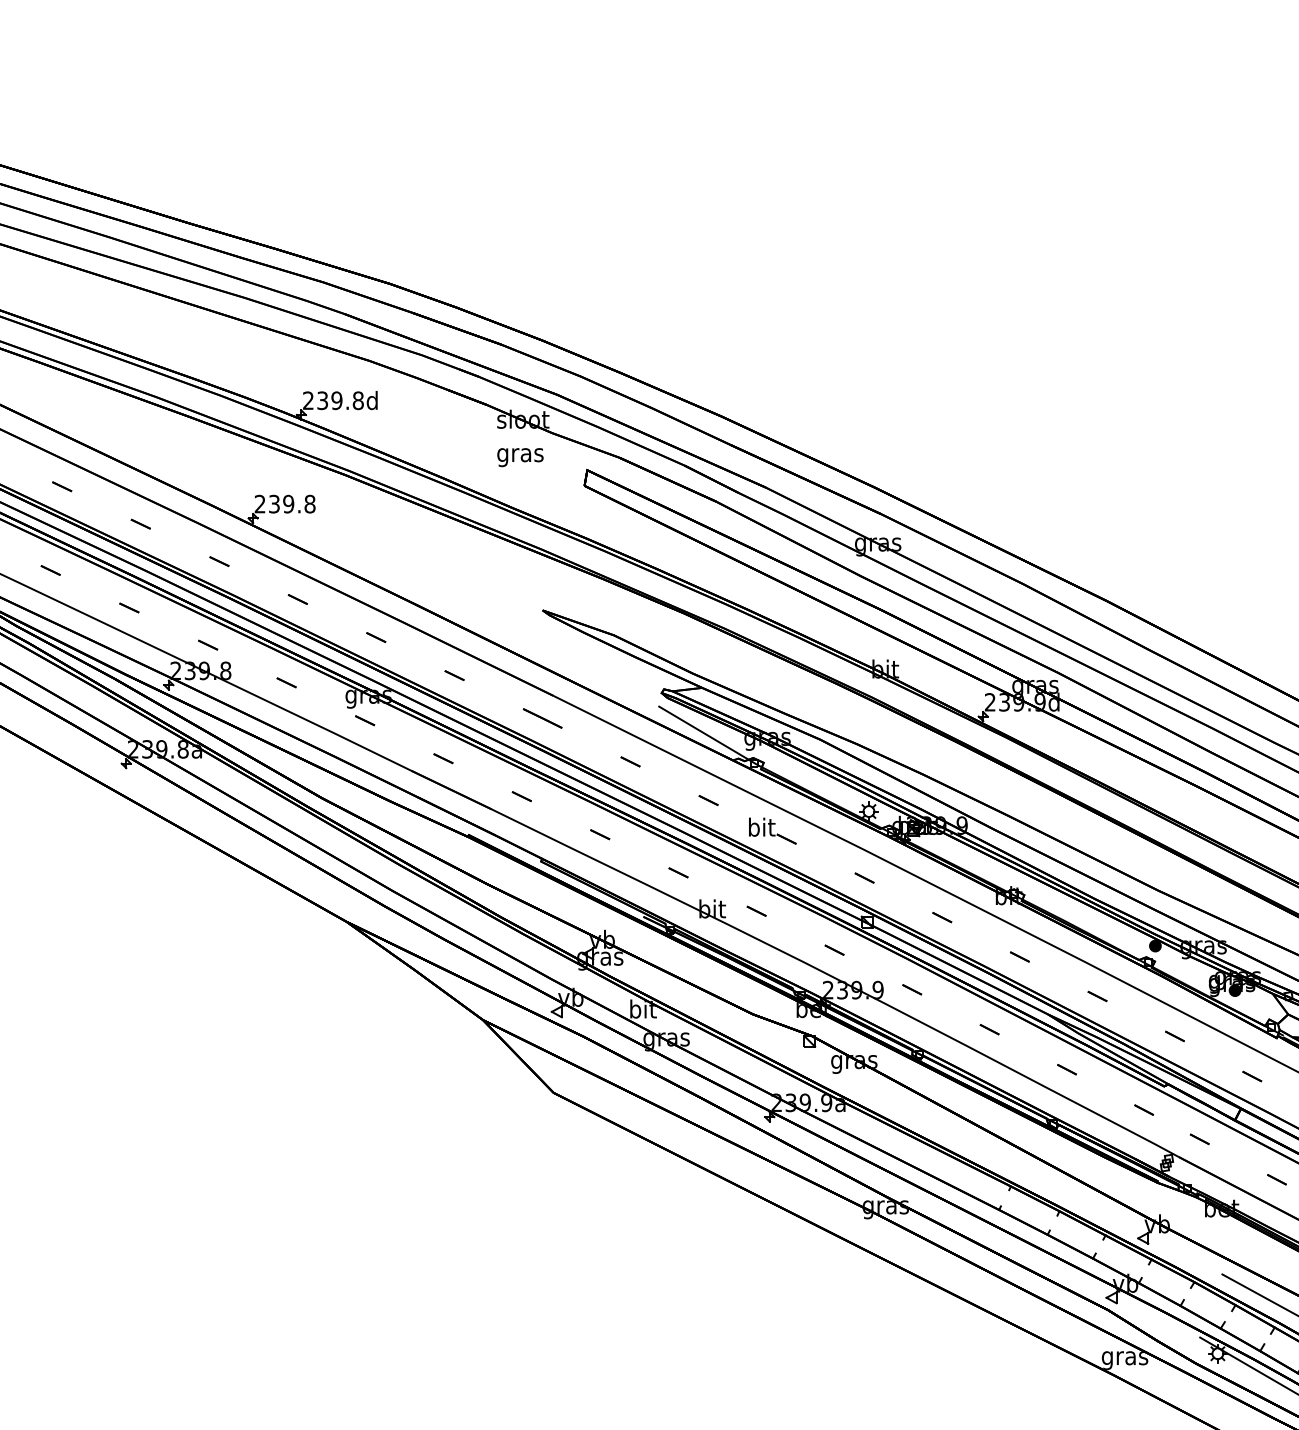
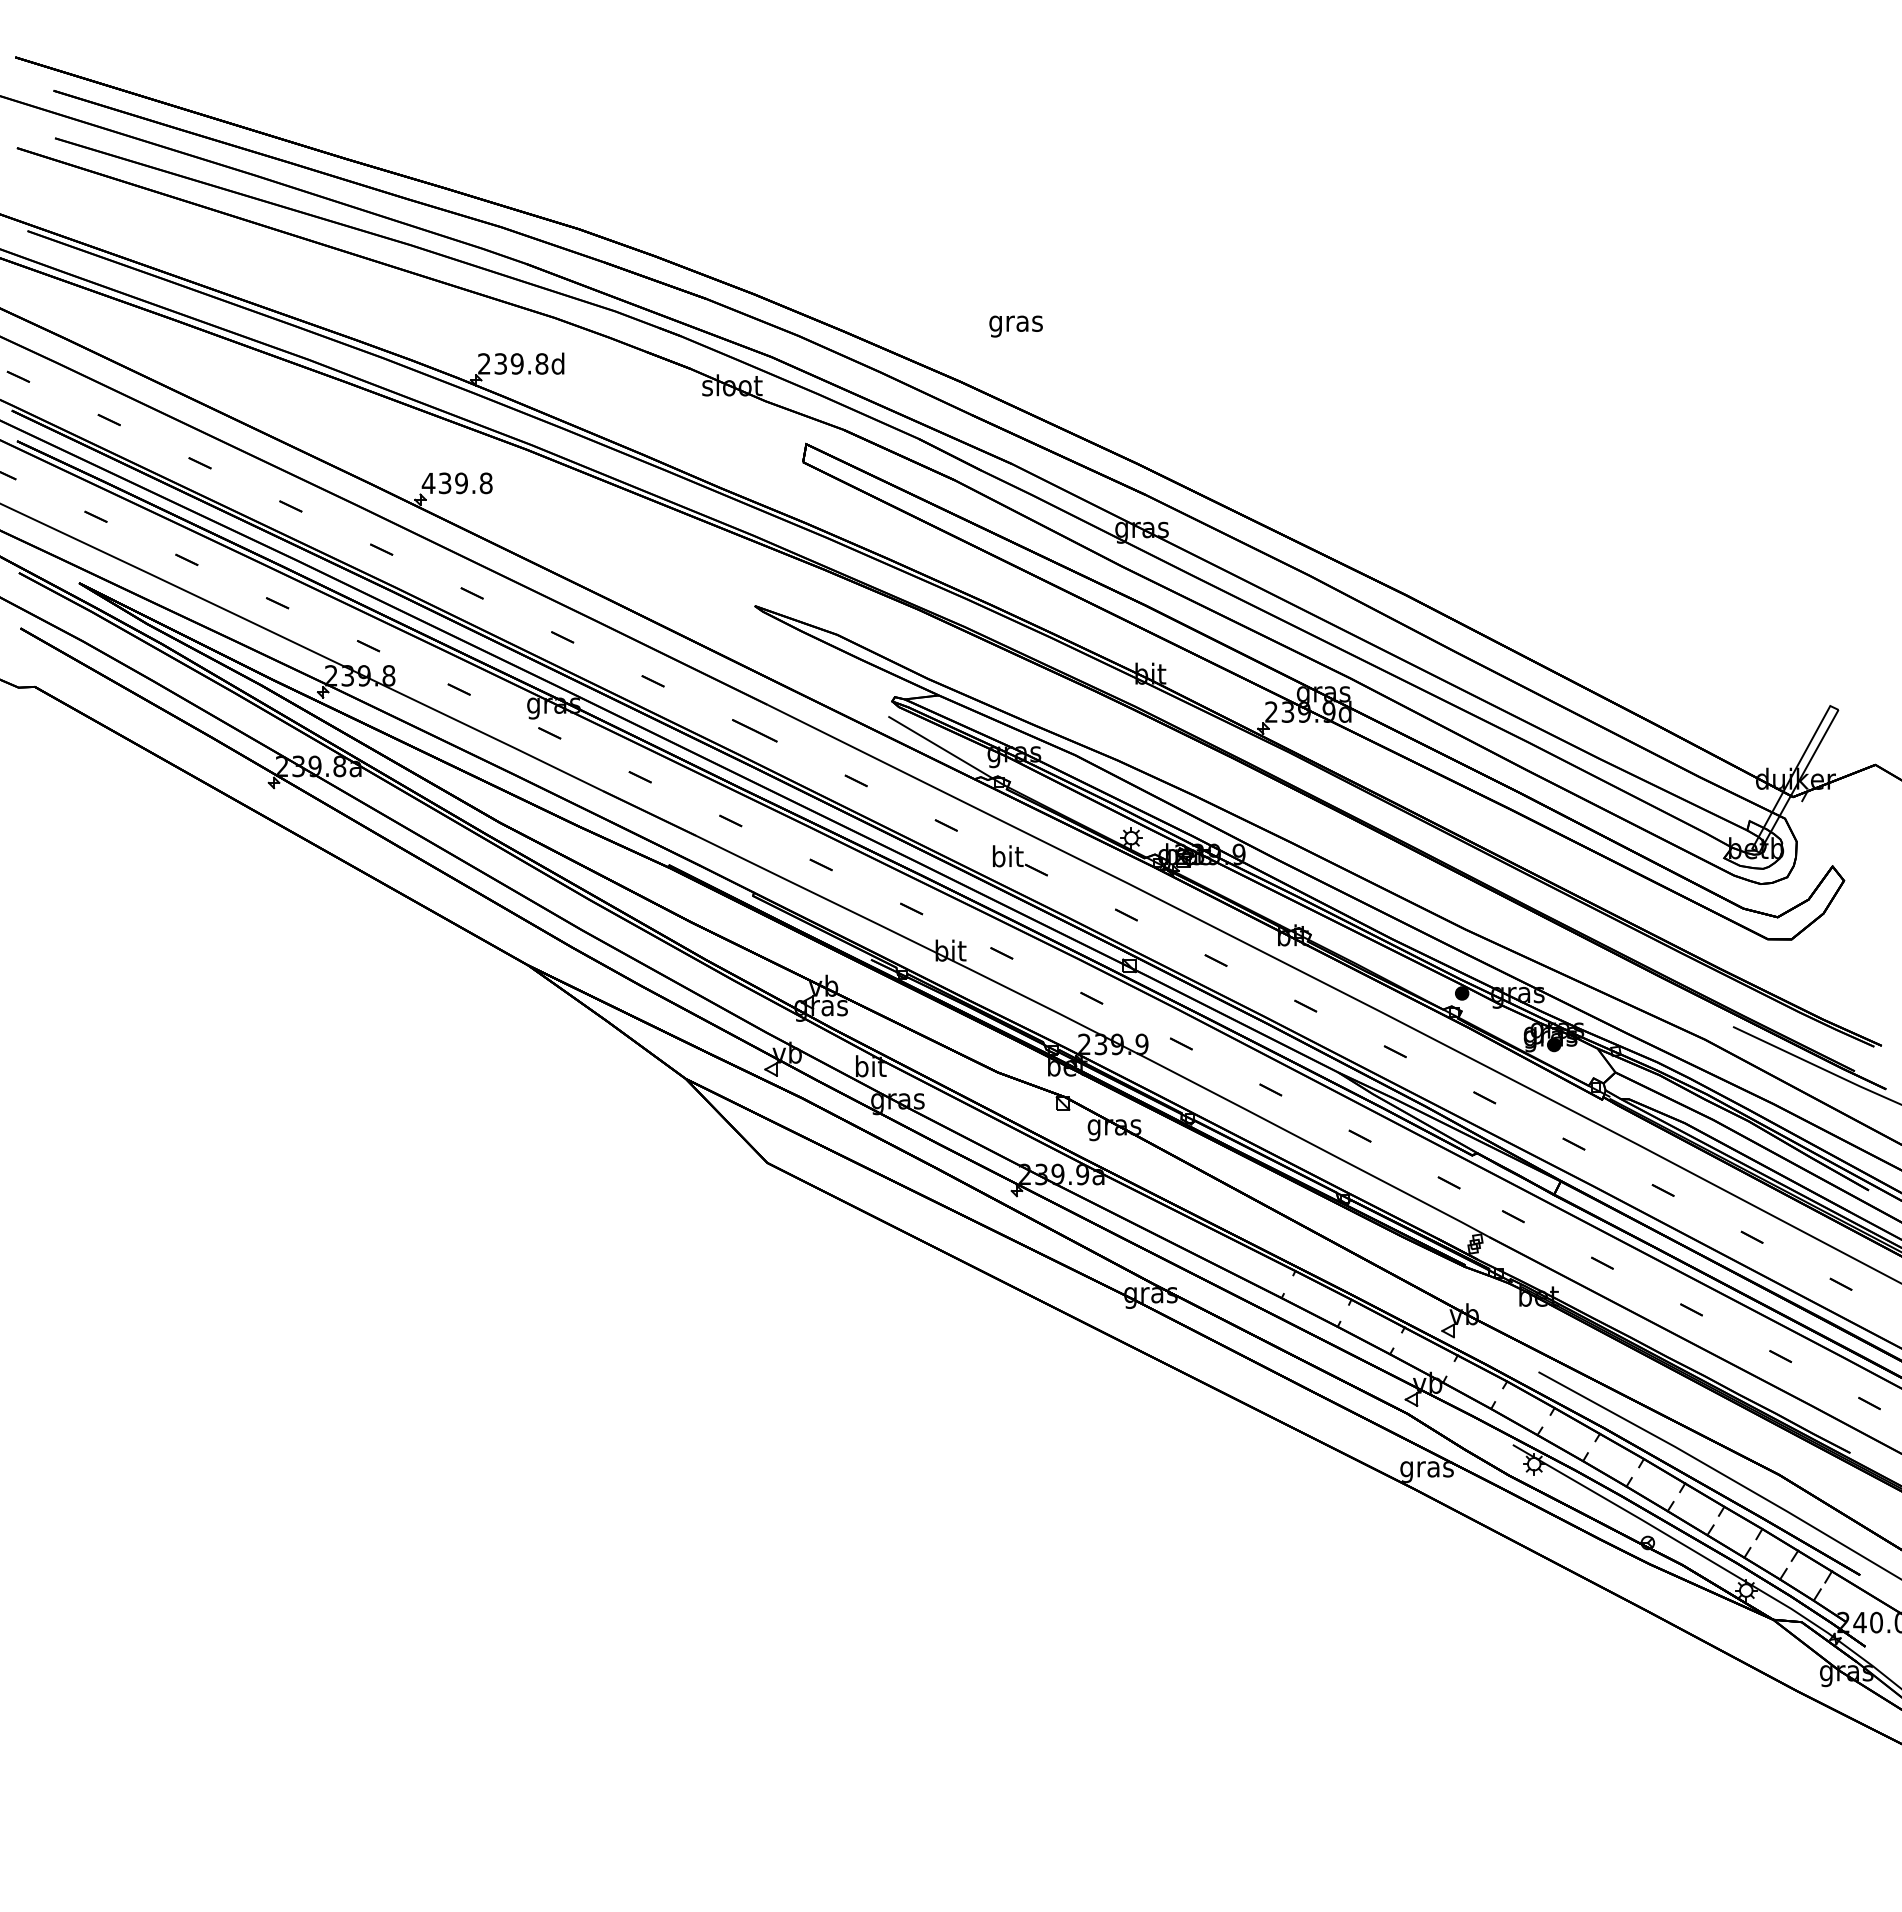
text: (519, 457) -> (1015, 326), moved
text: (260, 503) -> (428, 482), 239.8 -> 439.8

